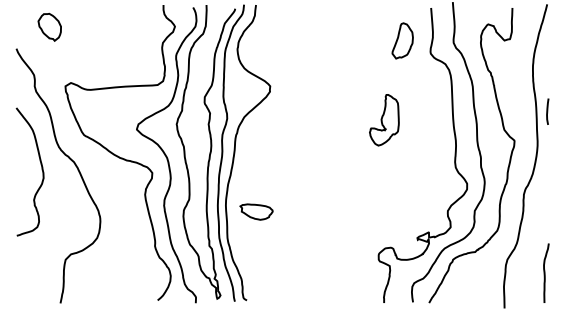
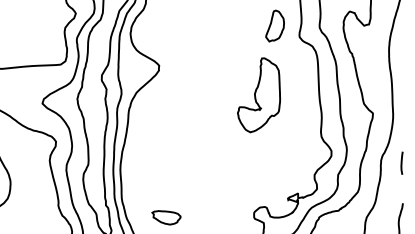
line: (547, 111) -> (401, 163), moved
part: (384, 120) -> (259, 95), size x1.67
part: (256, 211) -> (166, 217), moved

